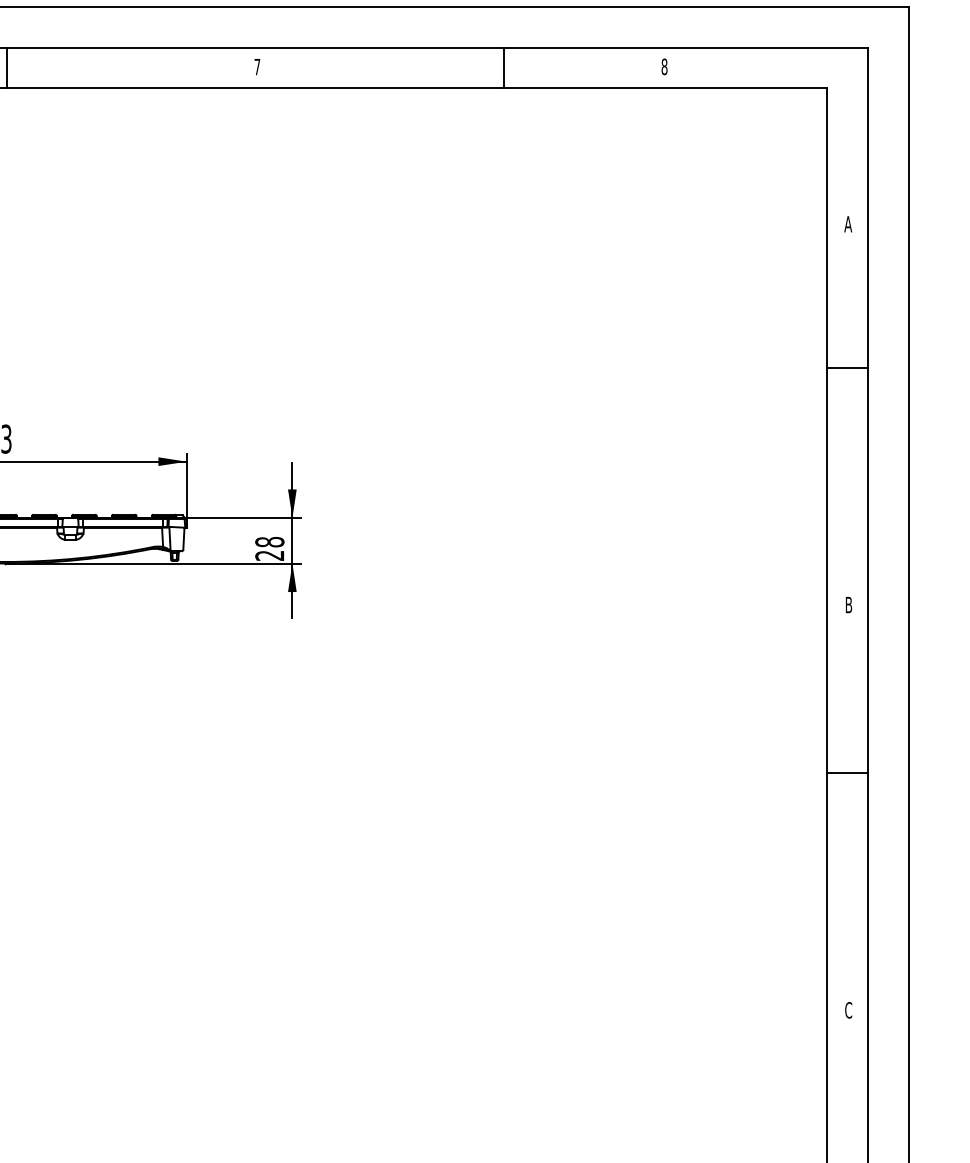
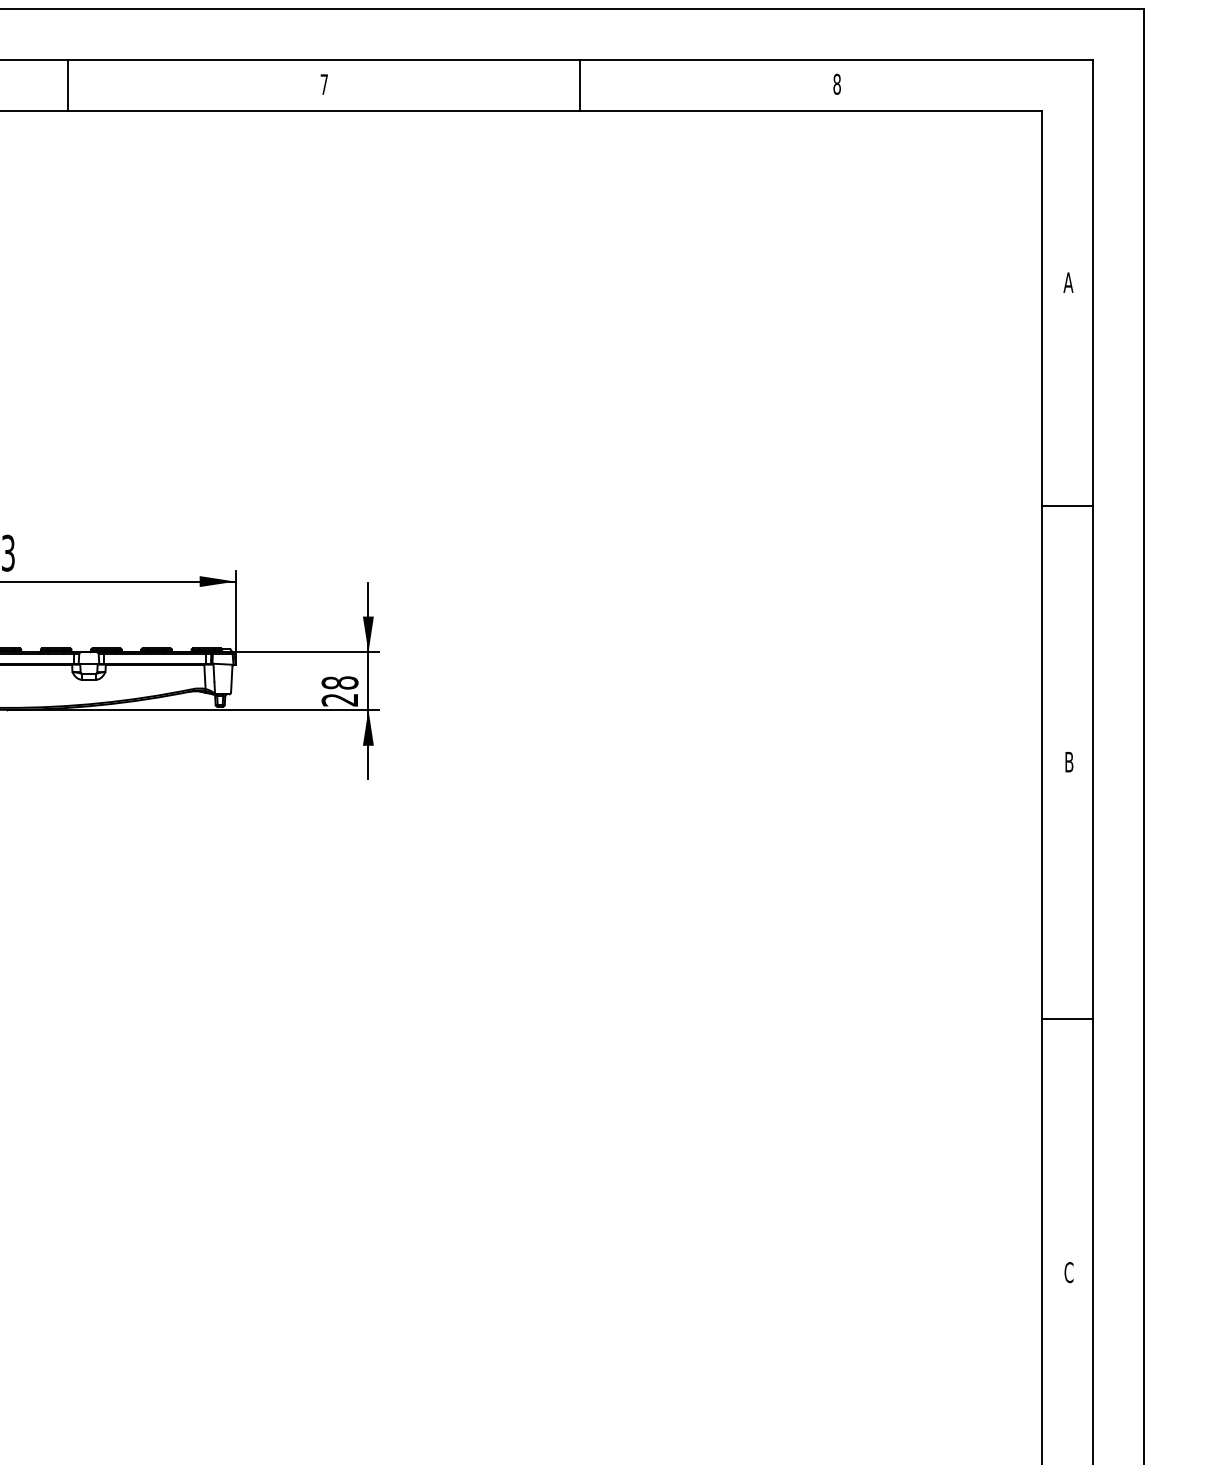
line: (6, 67) -> (67, 85), moved
line: (503, 67) -> (580, 85), moved
line: (847, 367) -> (1067, 505), moved
line: (847, 772) -> (1067, 1018), moved

